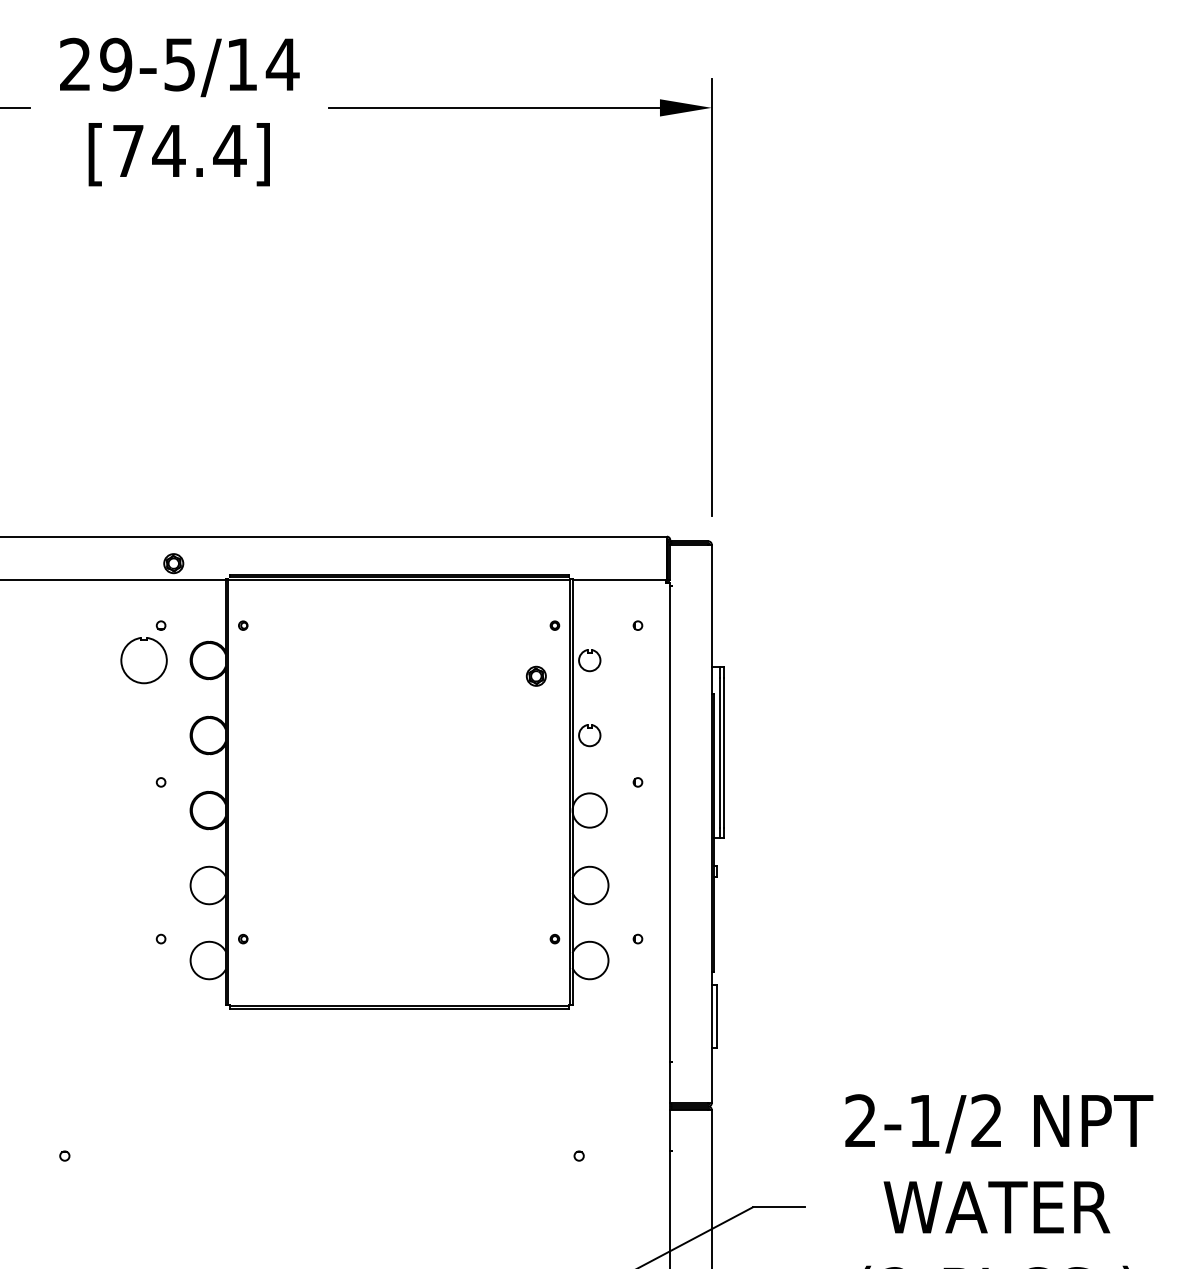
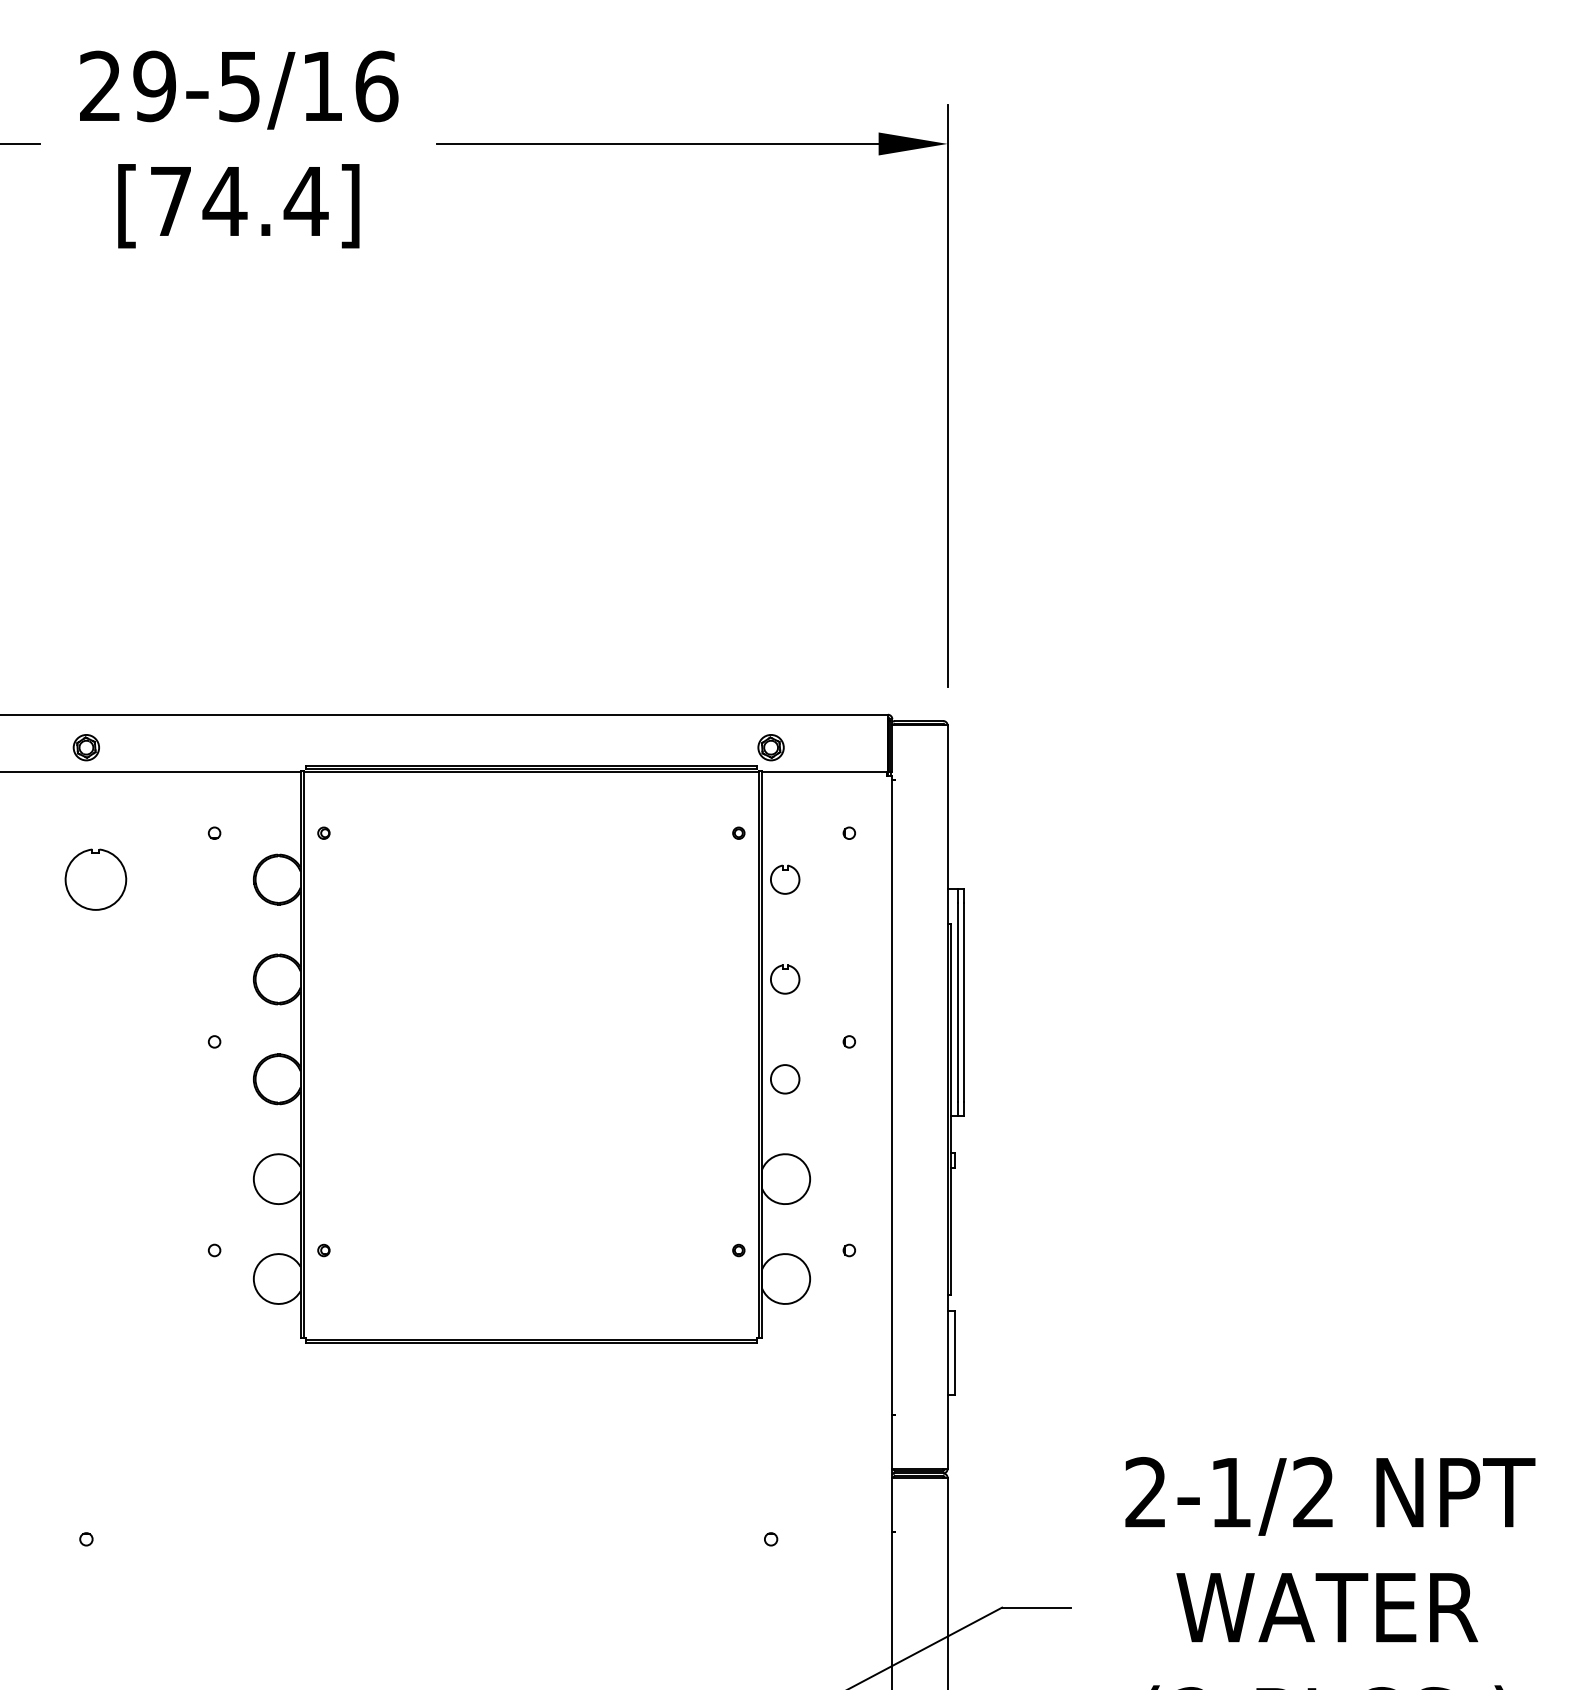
text: (282, 64) -> (376, 86), 29-5/14 -> 29-5/16
part: (173, 563) -> (85, 747), moved
part: (143, 660) -> (95, 879), moved
part: (535, 676) -> (770, 747), moved
circle: (589, 810) -> (784, 1079), size x0.62

